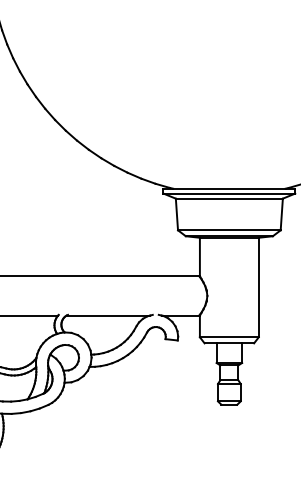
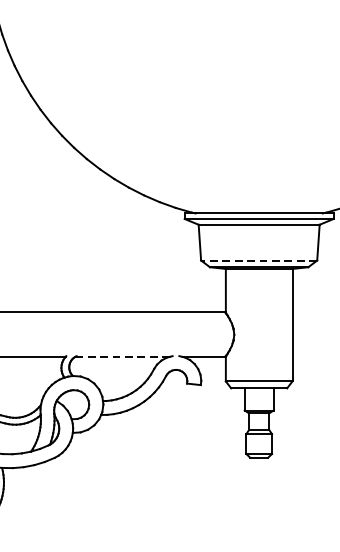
line: (228, 230) -> (258, 260), solid -> dashed
line: (108, 315) -> (122, 356), solid -> dashed

